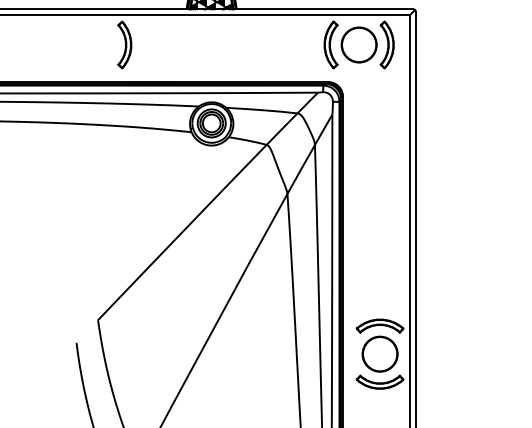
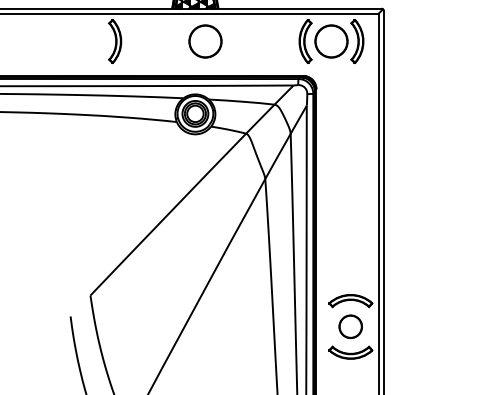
circle: (222, 44) -> (205, 41), added
circle: (379, 353) -> (350, 326), size x0.7

